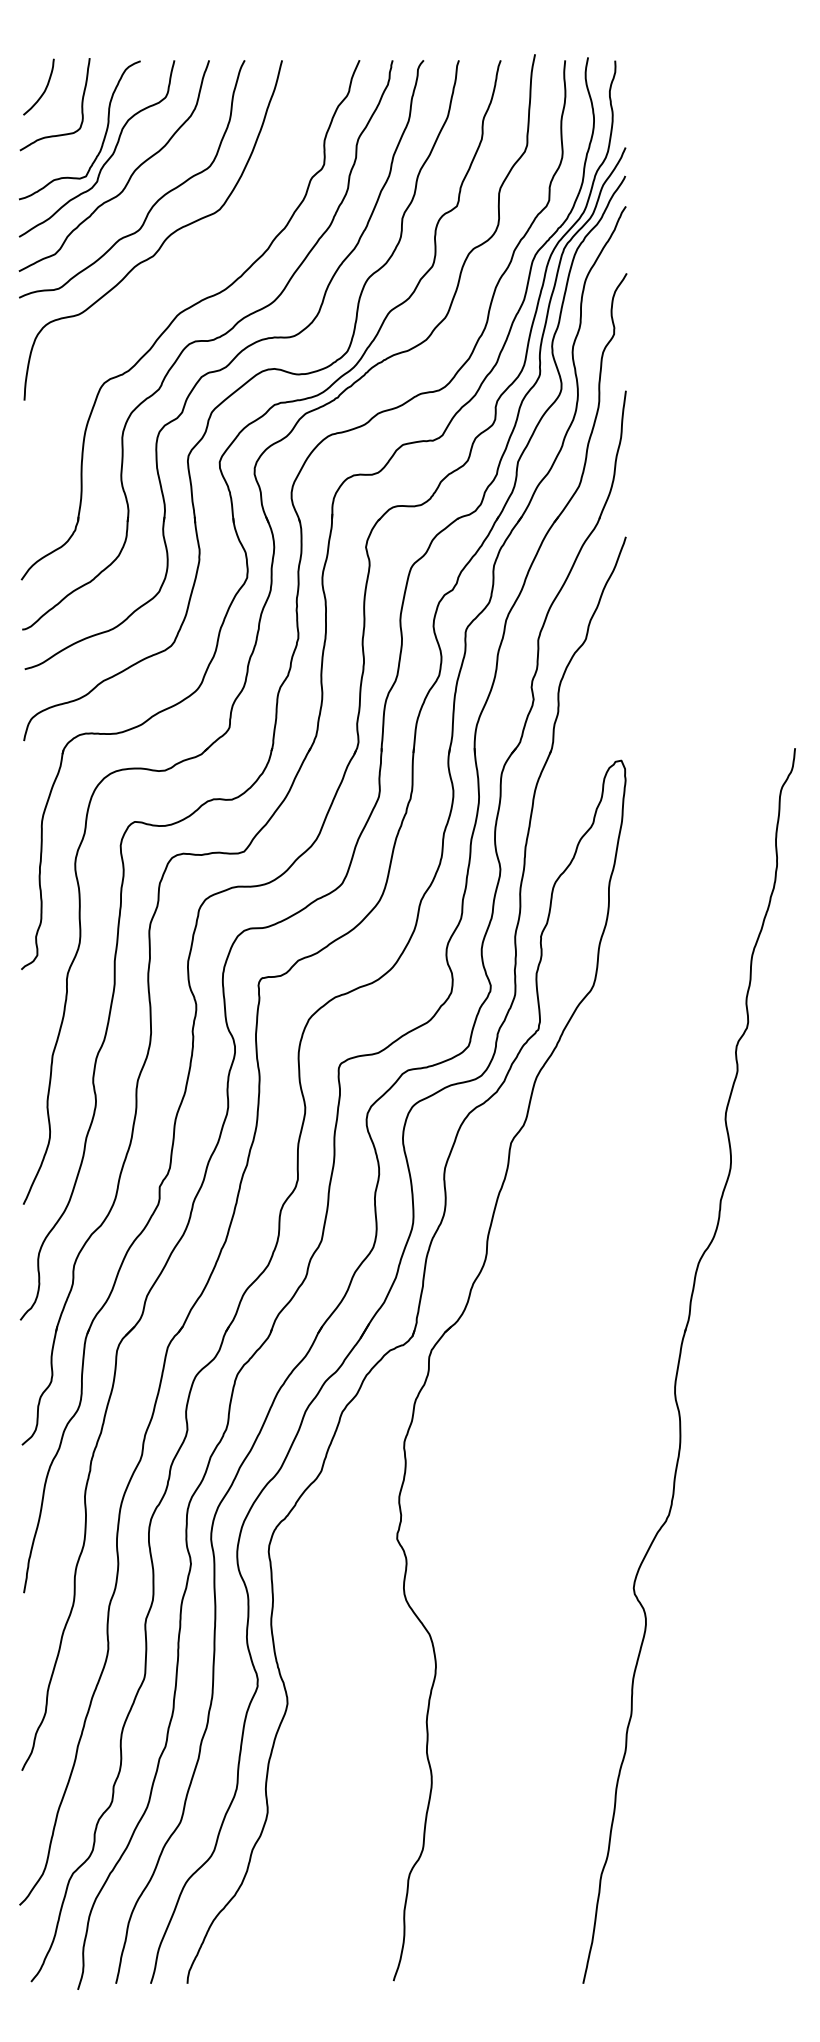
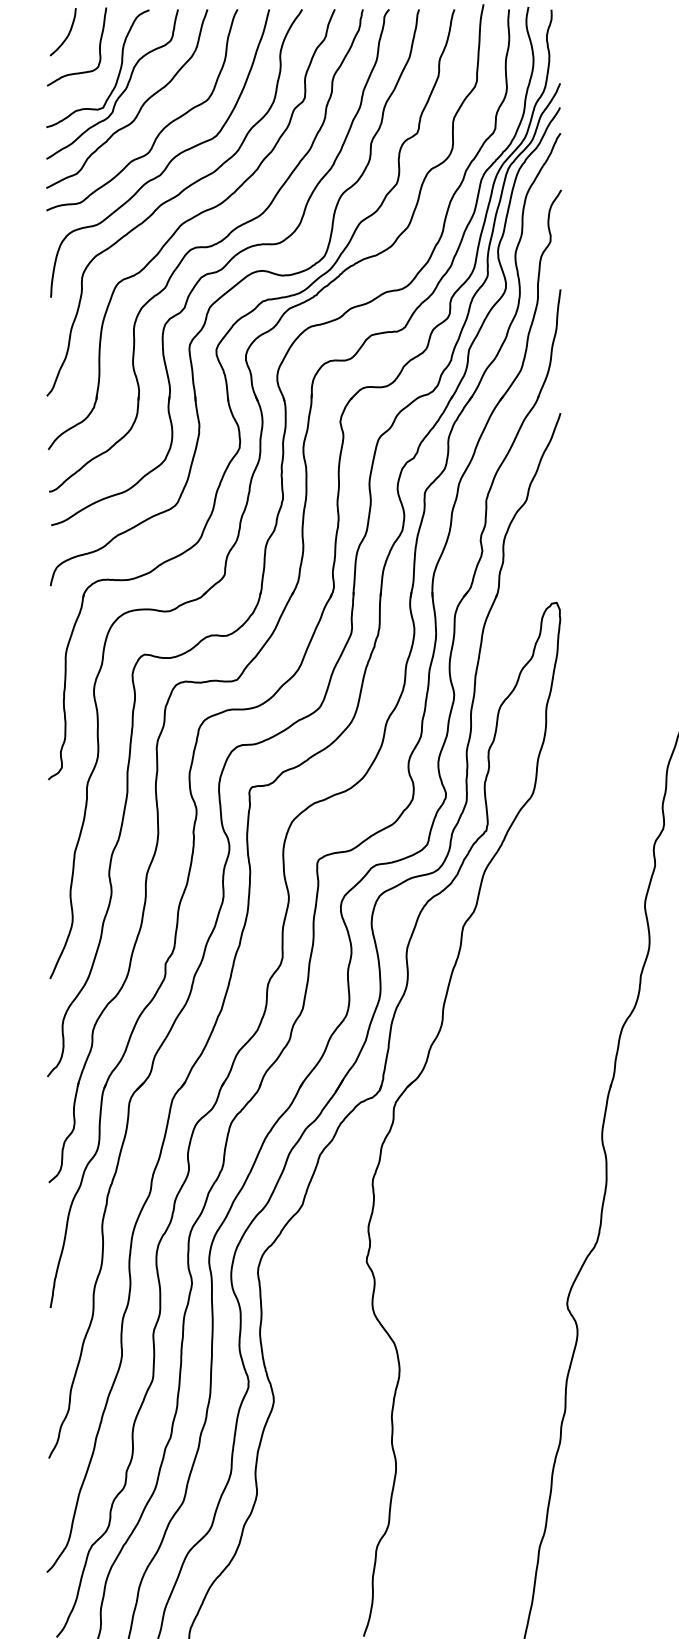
curve: (168, 284) -> (173, 199), added

